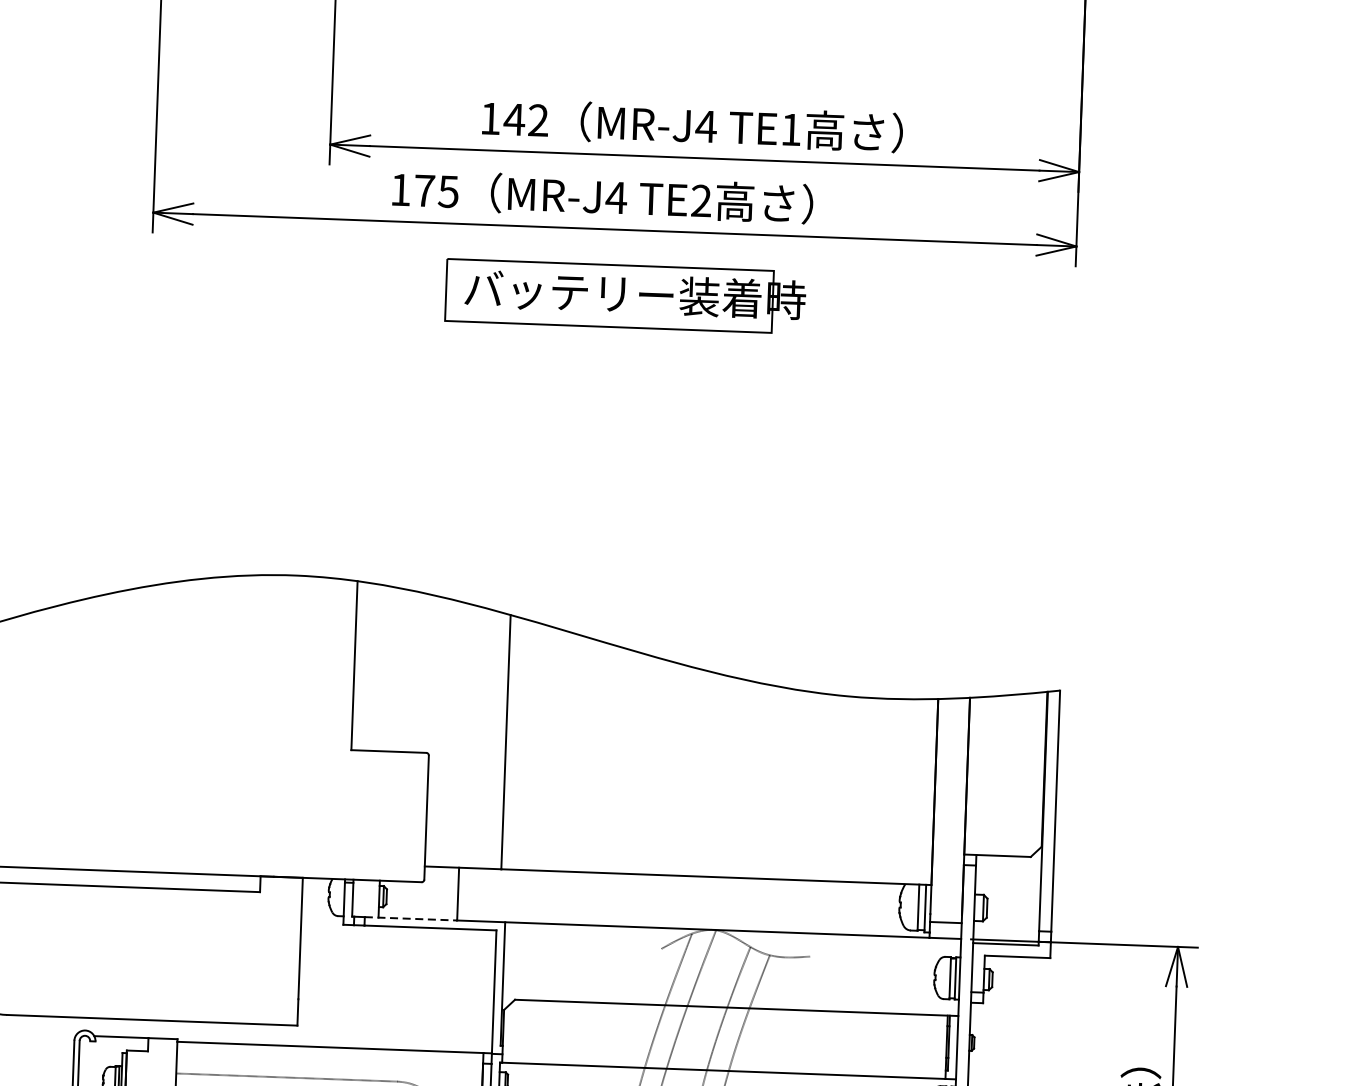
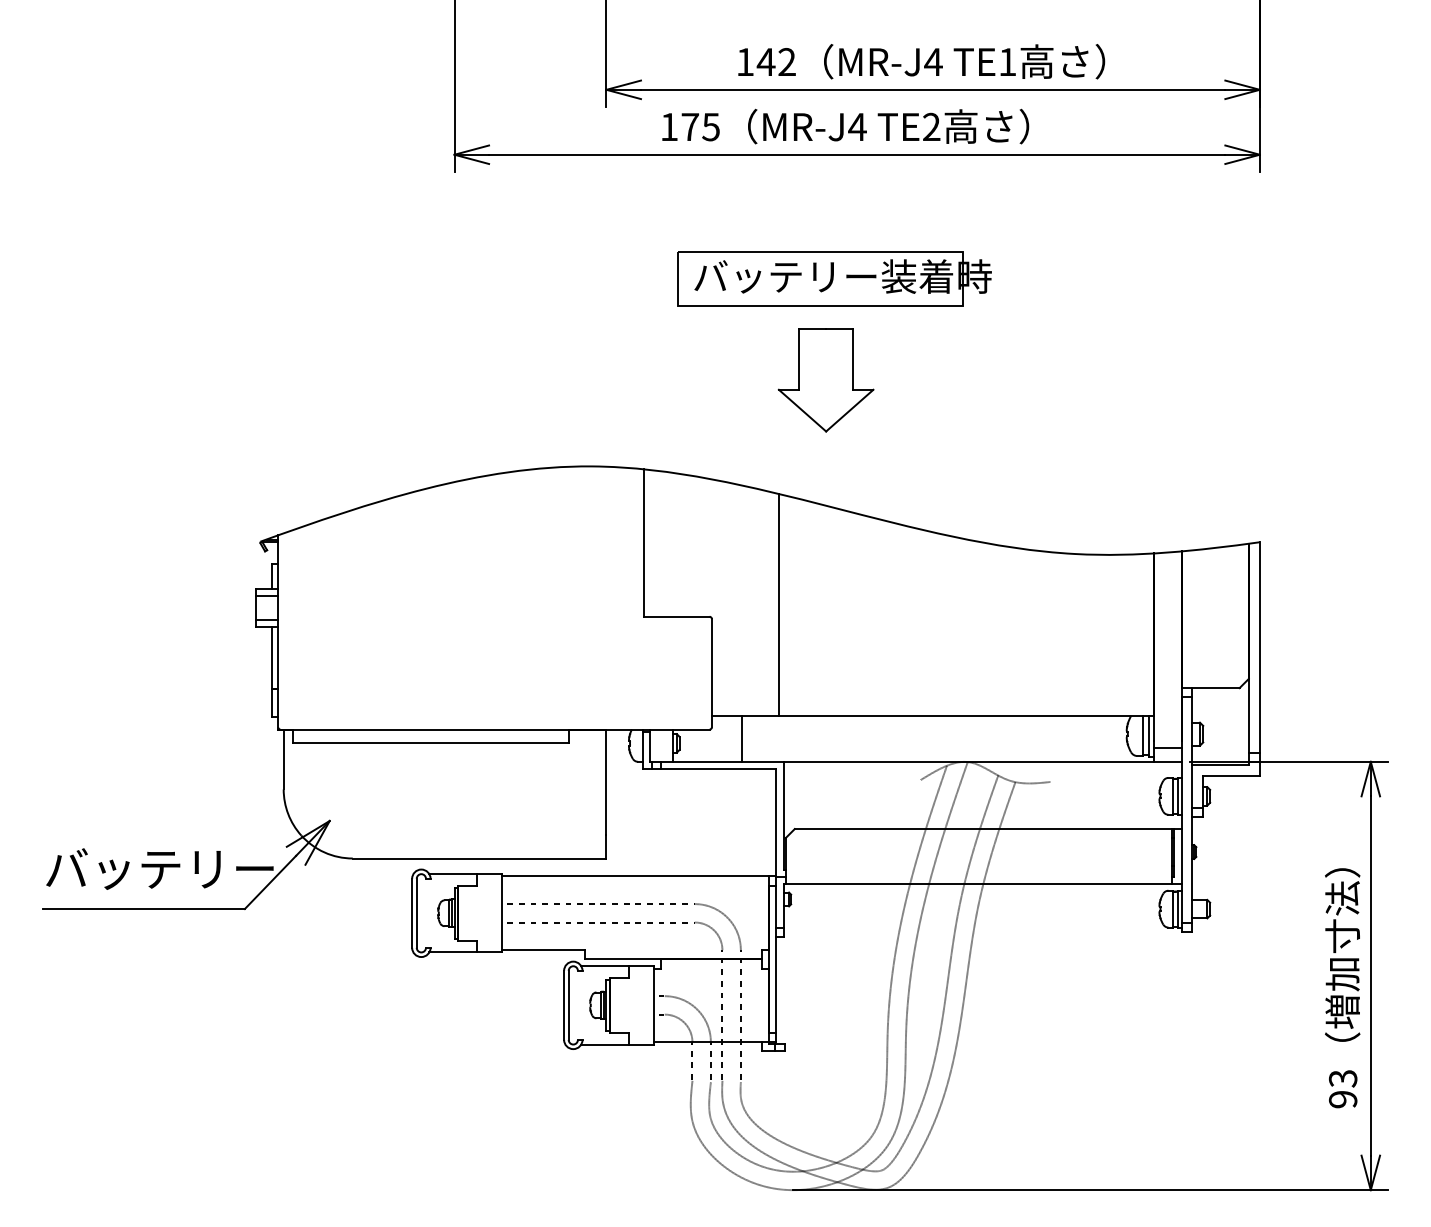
part: (625, 296) -> (834, 278), moved
part: (569, 486) -> (825, 380), added
line: (412, 918) -> (702, 761), dashed -> solid

